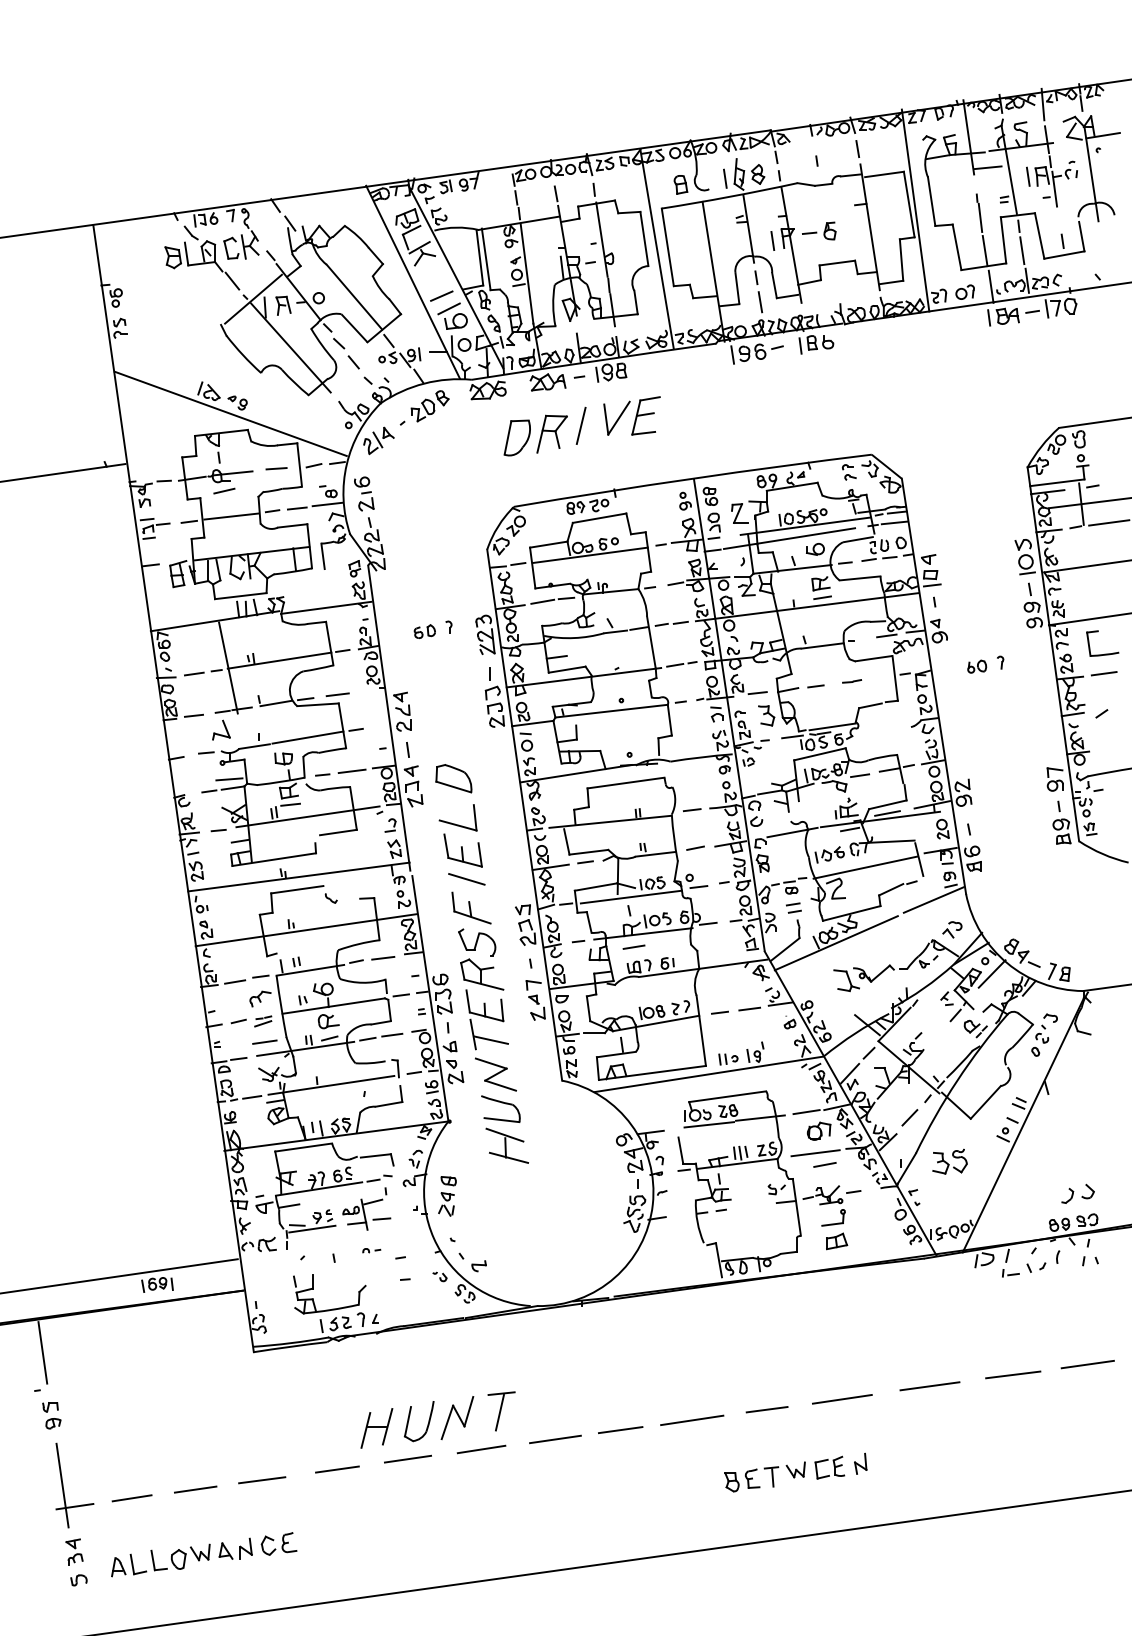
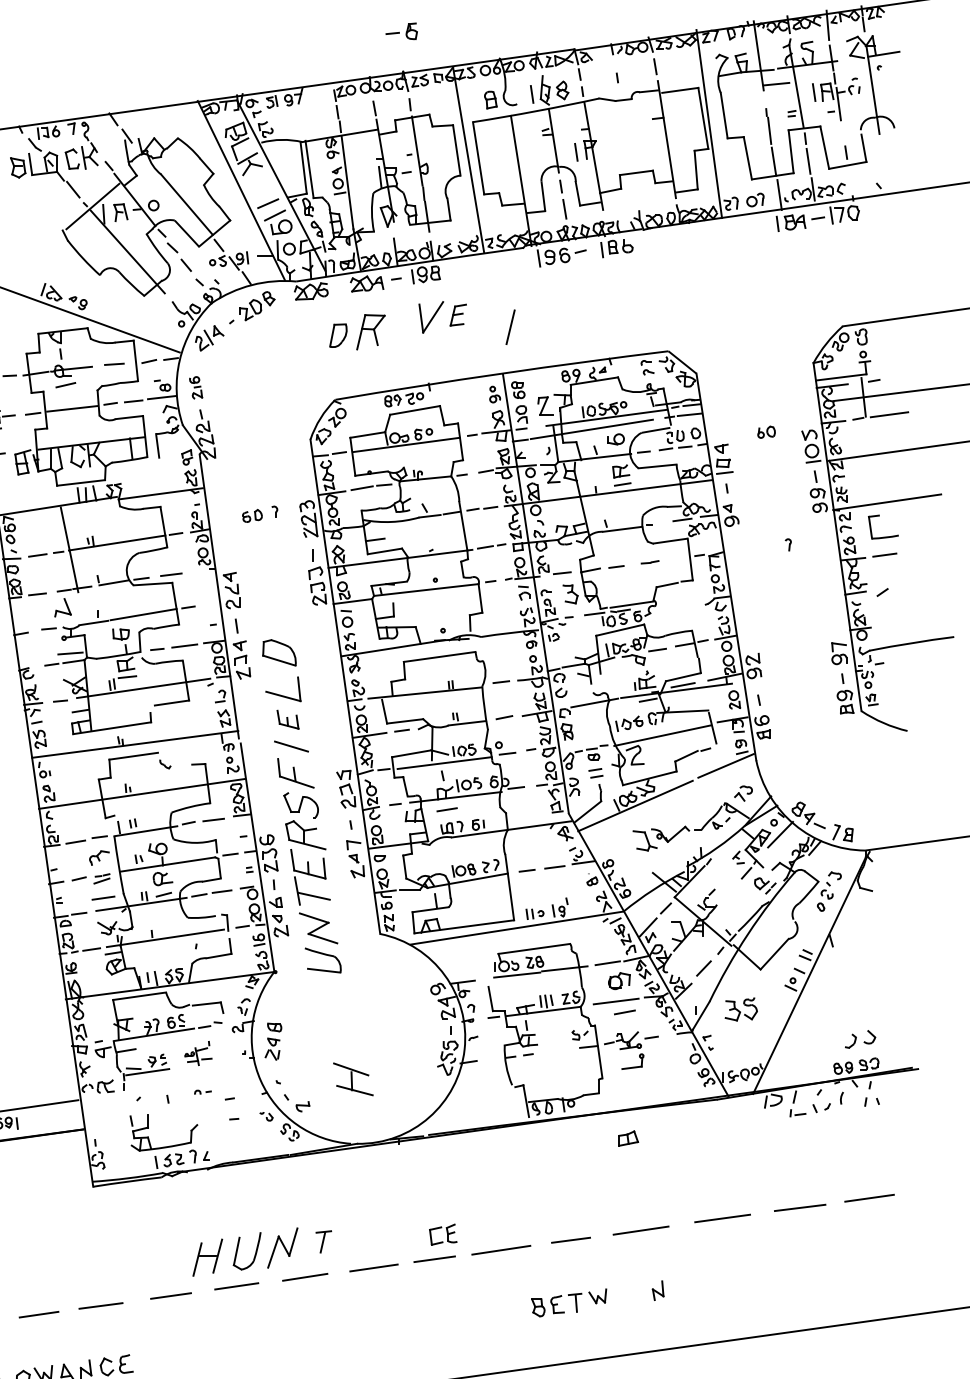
part: (819, 230) -> (401, 30), moved
part: (645, 415) -> (457, 314), size x0.6
line: (580, 425) -> (509, 326), moved
part: (516, 437) -> (337, 335), size x0.7
part: (364, 493) -> (196, 387), size x0.7
part: (977, 666) -> (766, 432), moved
part: (462, 850) -> (287, 719), size x0.6
part: (506, 1145) -> (352, 1079), moved
part: (366, 1208) -> (198, 1052), size x0.6
part: (837, 1241) -> (629, 1138), moved
part: (501, 1411) -> (323, 1241), size x0.6
part: (829, 1467) -> (442, 1234), moved

